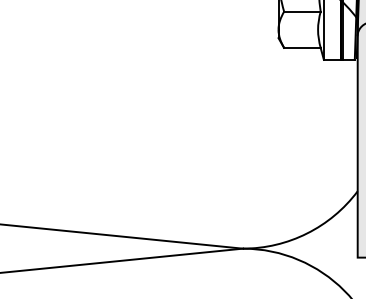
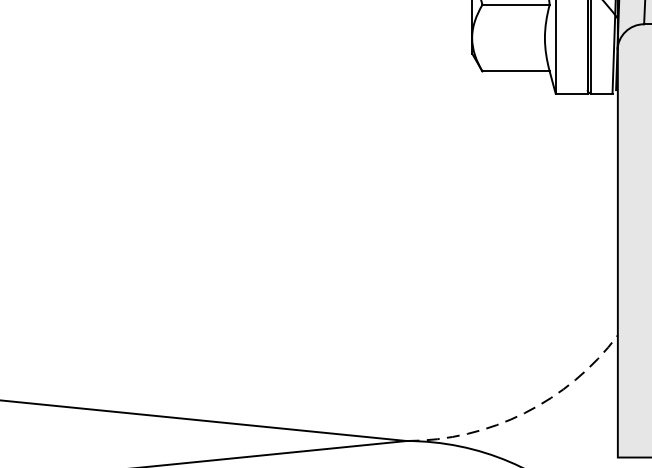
arc: (307, 233) -> (525, 413), solid -> dashed

